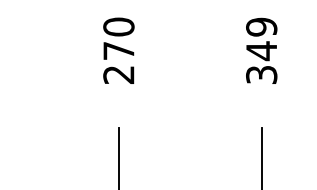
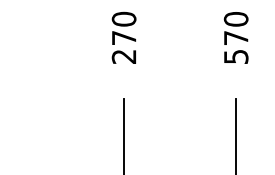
text: (260, 50) -> (235, 37), 349 -> 570

